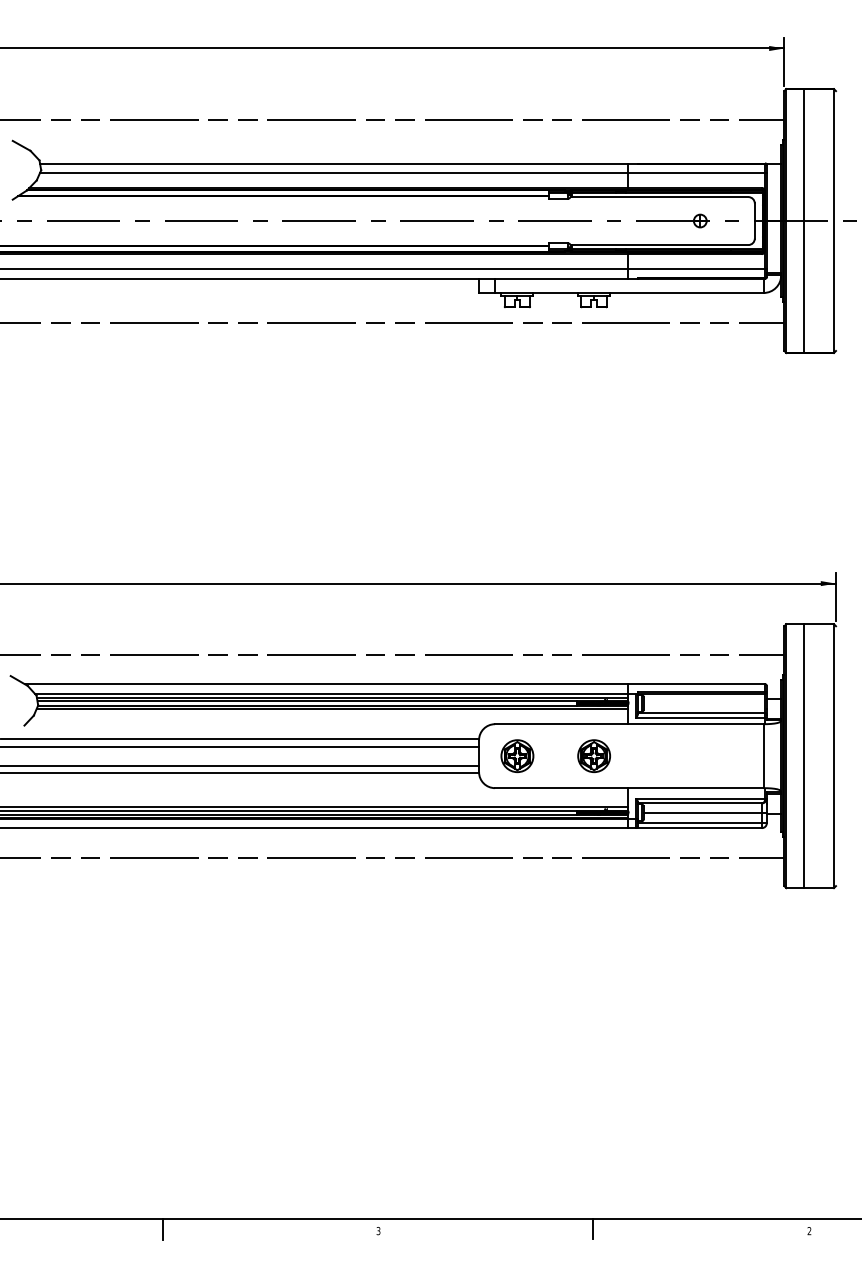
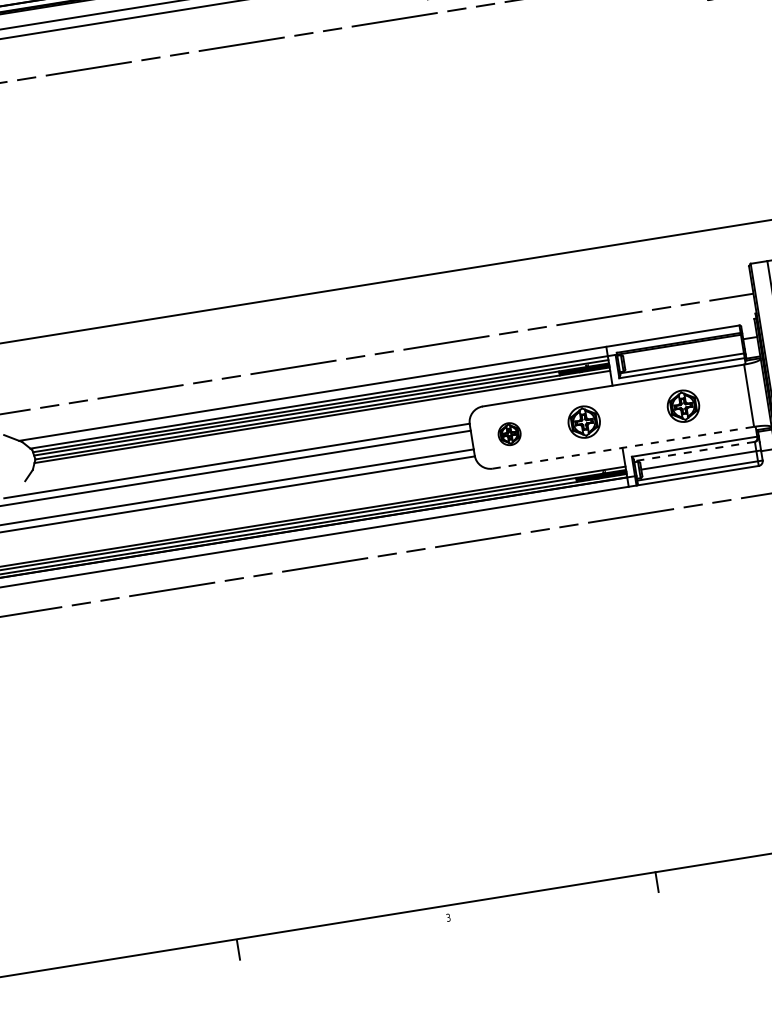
part: (695, 755) -> (682, 405), added
part: (517, 756) -> (509, 434), size x0.7
line: (629, 788) -> (623, 448), solid -> dashed
line: (699, 803) -> (694, 451), solid -> dashed

